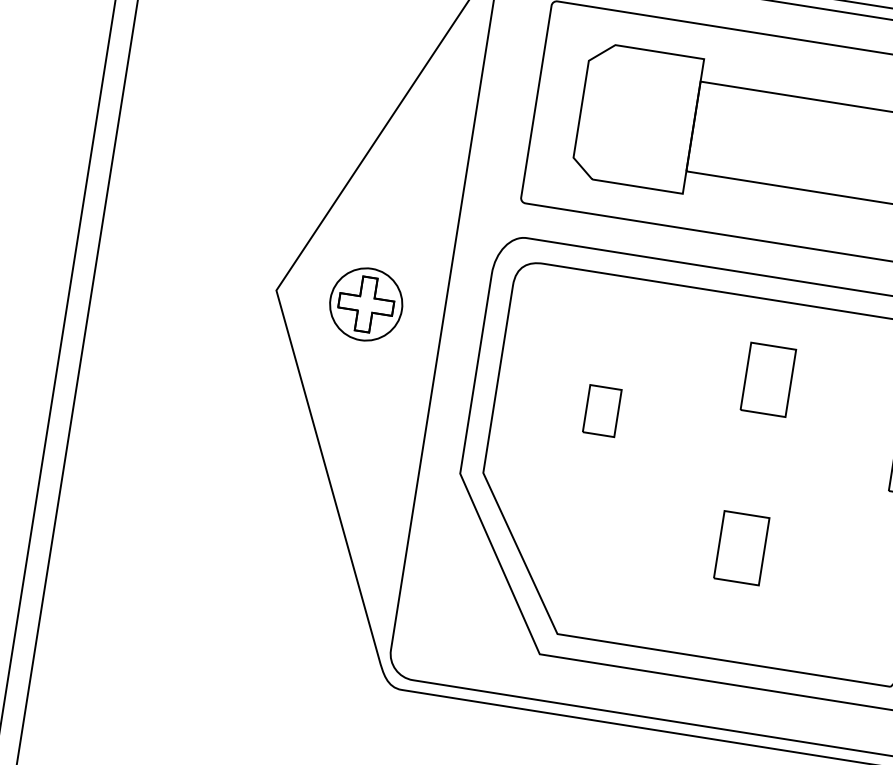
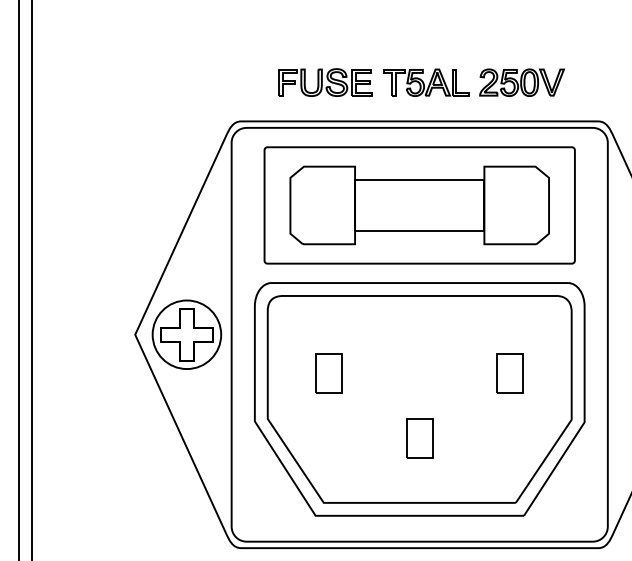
part: (365, 304) -> (186, 334), size x1.67
part: (767, 380) -> (419, 341), removed
part: (601, 410) -> (328, 373), size x1.43

